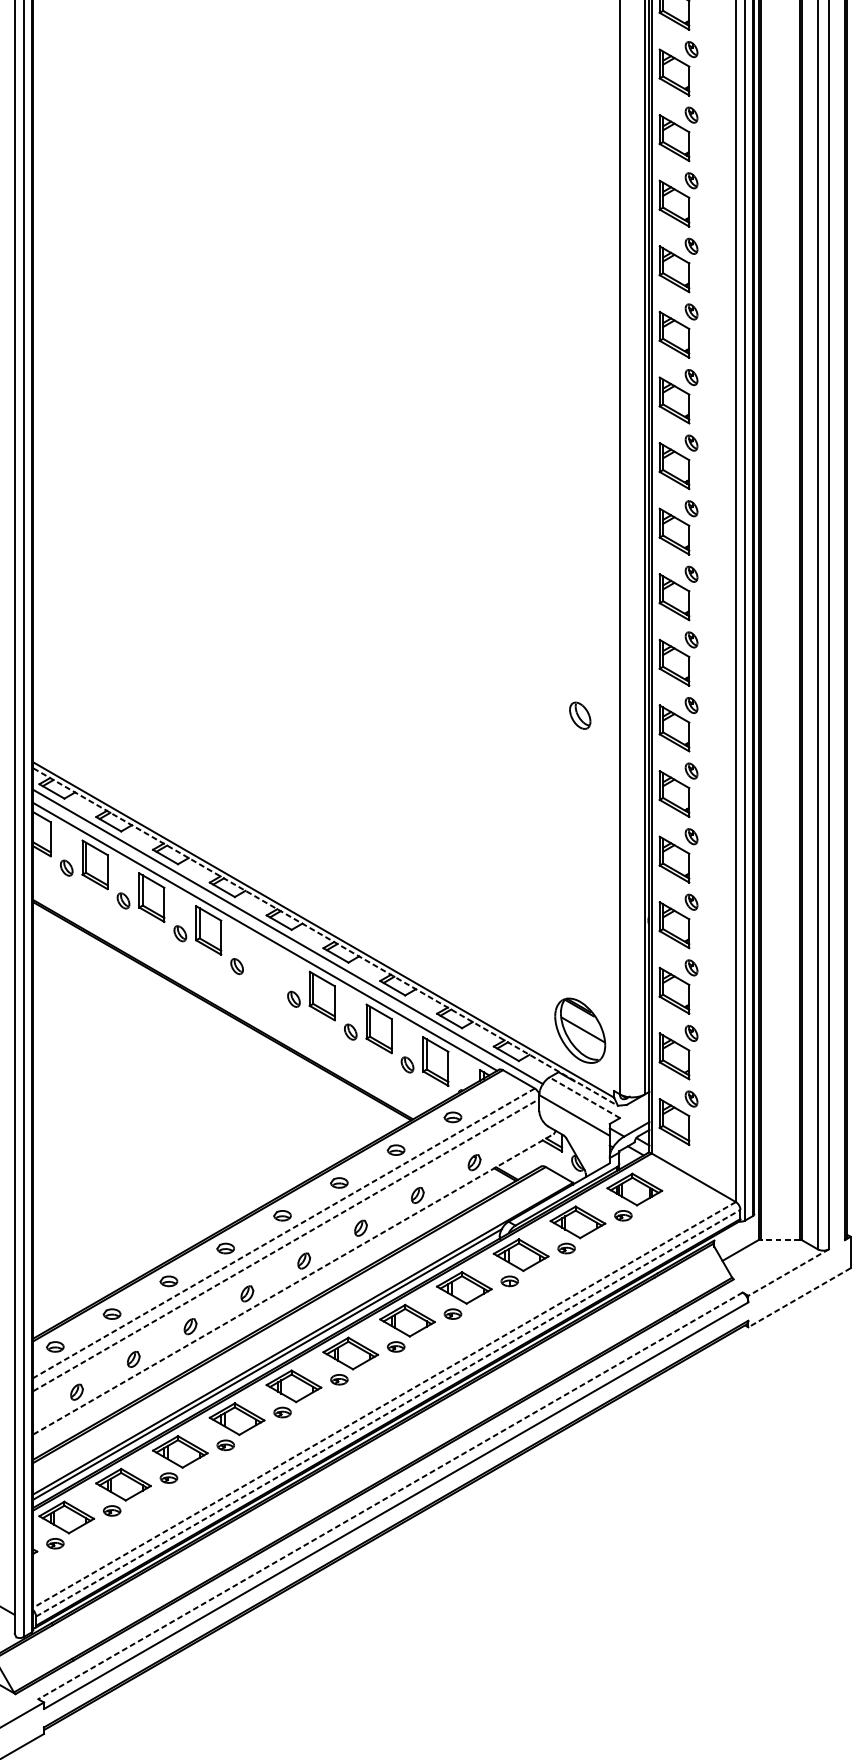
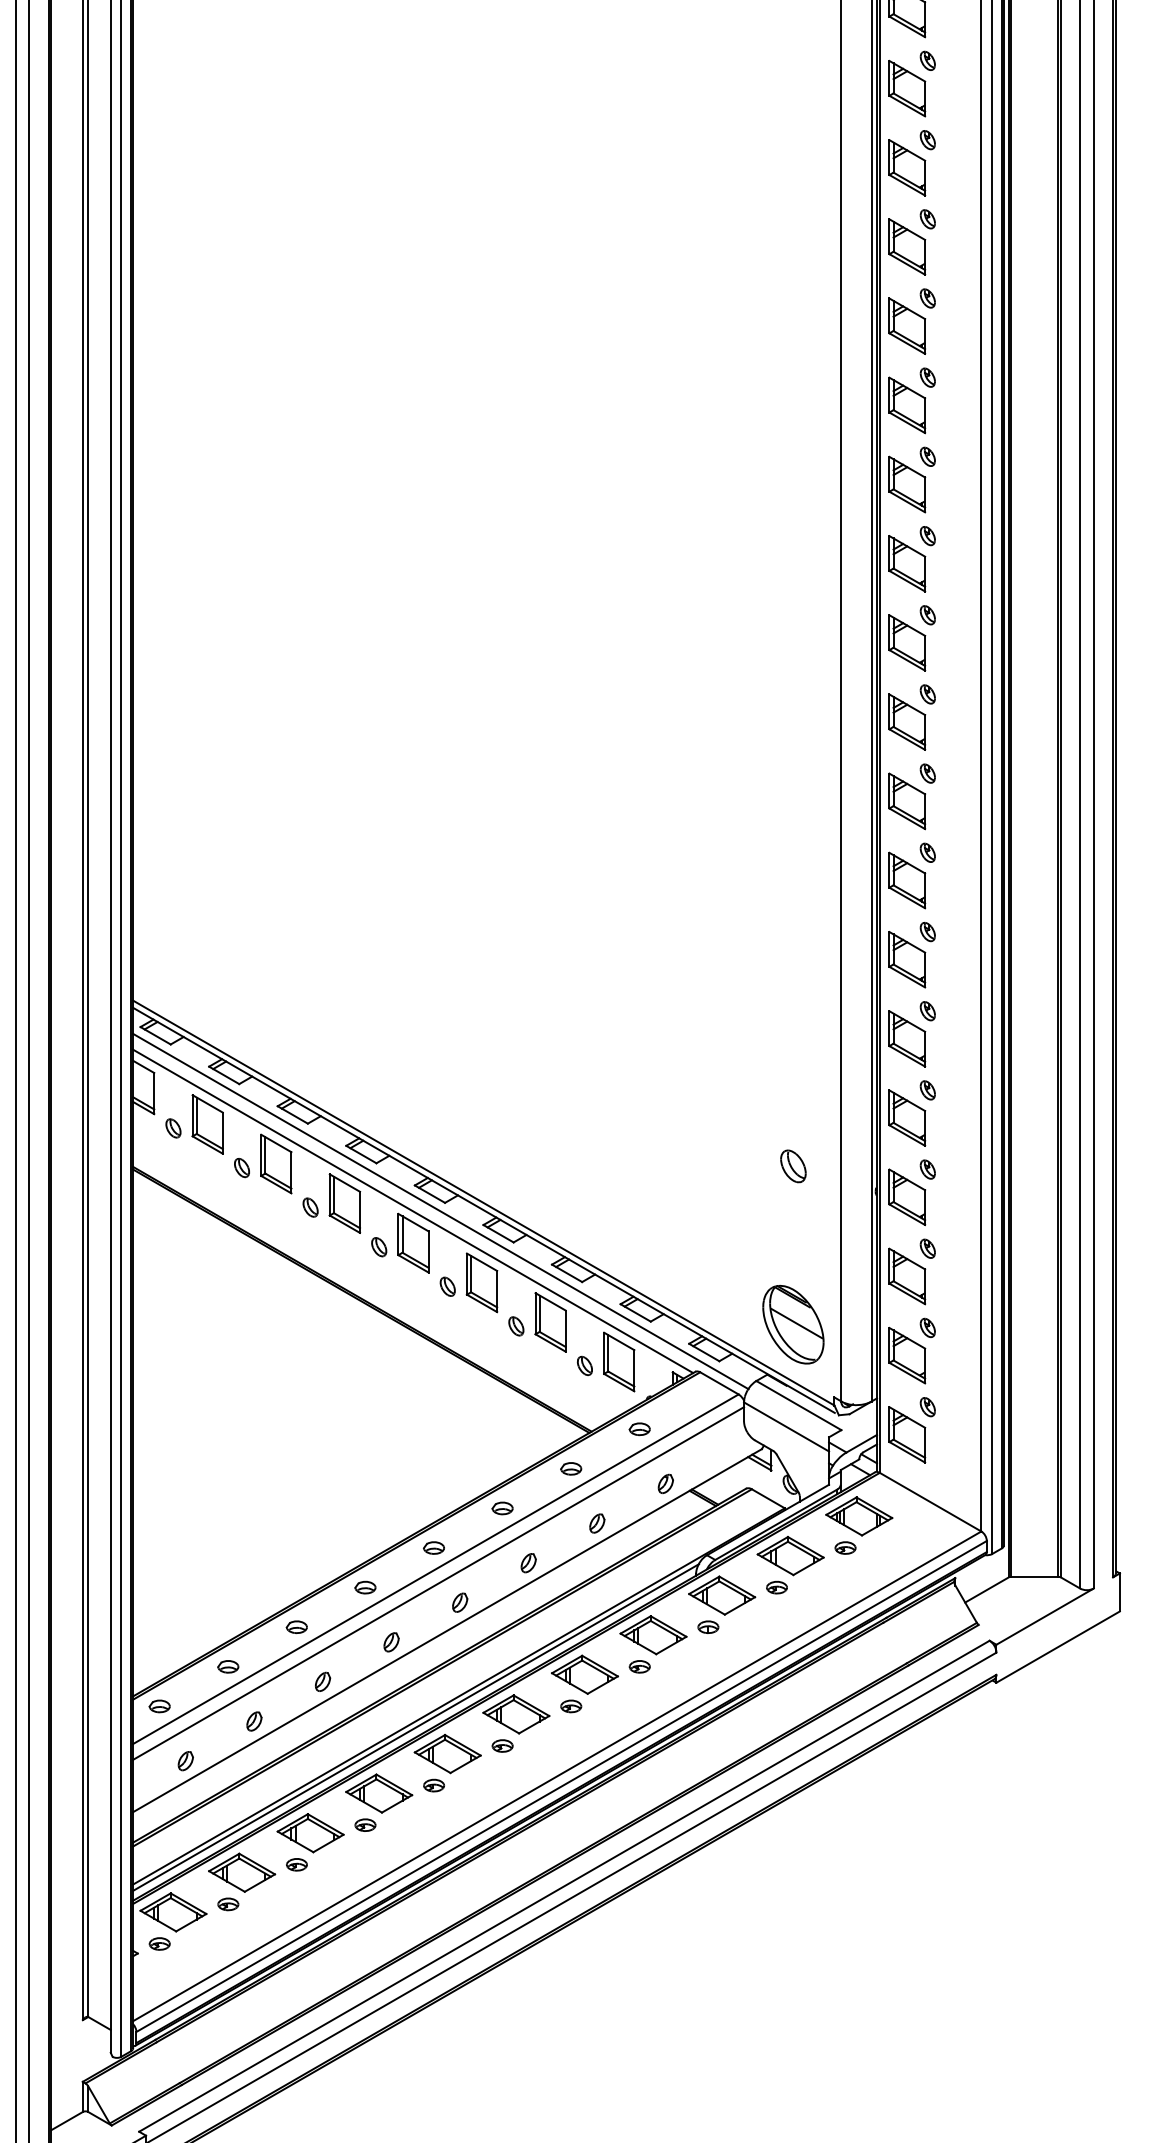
part: (580, 715) -> (793, 1166), moved
line: (323, 936) -> (483, 1210), dashed -> solid
part: (265, 962) -> (413, 1242), added
line: (584, 1097) -> (798, 1405), dashed -> solid
line: (283, 1233) -> (435, 1569), dashed -> solid
line: (779, 1239) -> (1034, 1576), dashed -> solid
line: (286, 1245) -> (438, 1583), dashed -> solid
line: (788, 1272) -> (1044, 1616), dashed -> solid
line: (293, 1284) -> (447, 1630), dashed -> solid
line: (798, 1298) -> (1057, 1647), dashed -> solid
line: (384, 1404) -> (557, 1776), dashed -> solid
line: (388, 1413) -> (561, 1786), dashed -> solid
line: (390, 1496) -> (564, 1886), dashed -> solid

